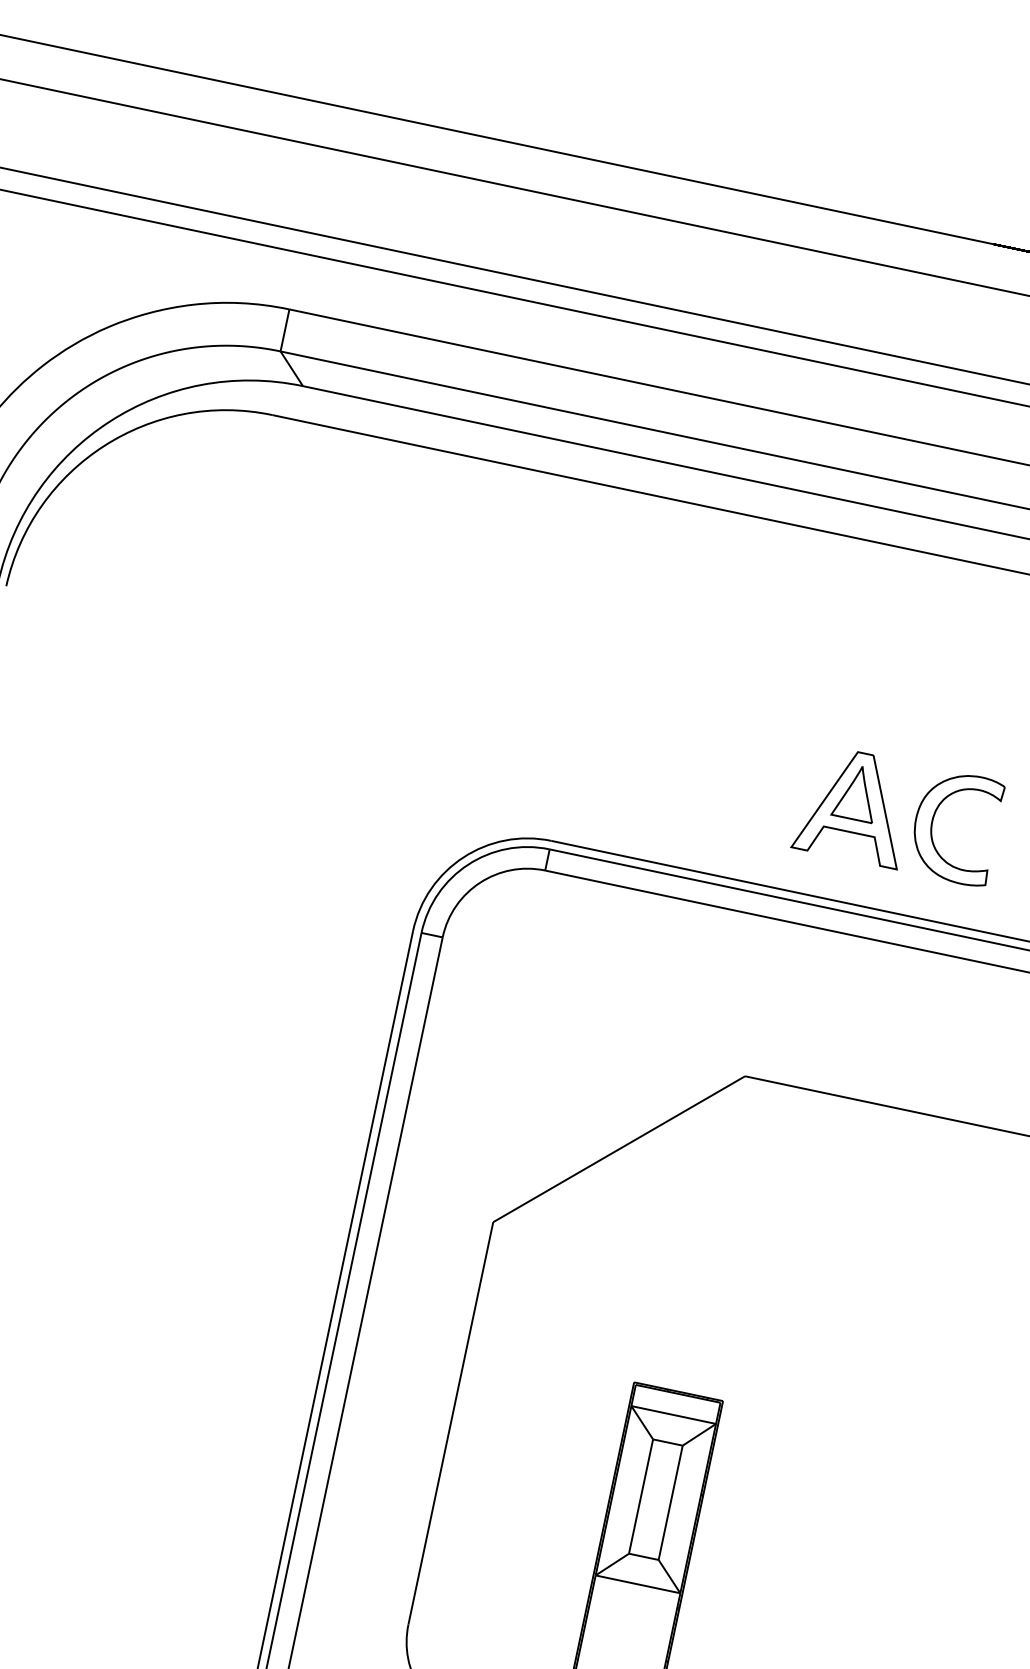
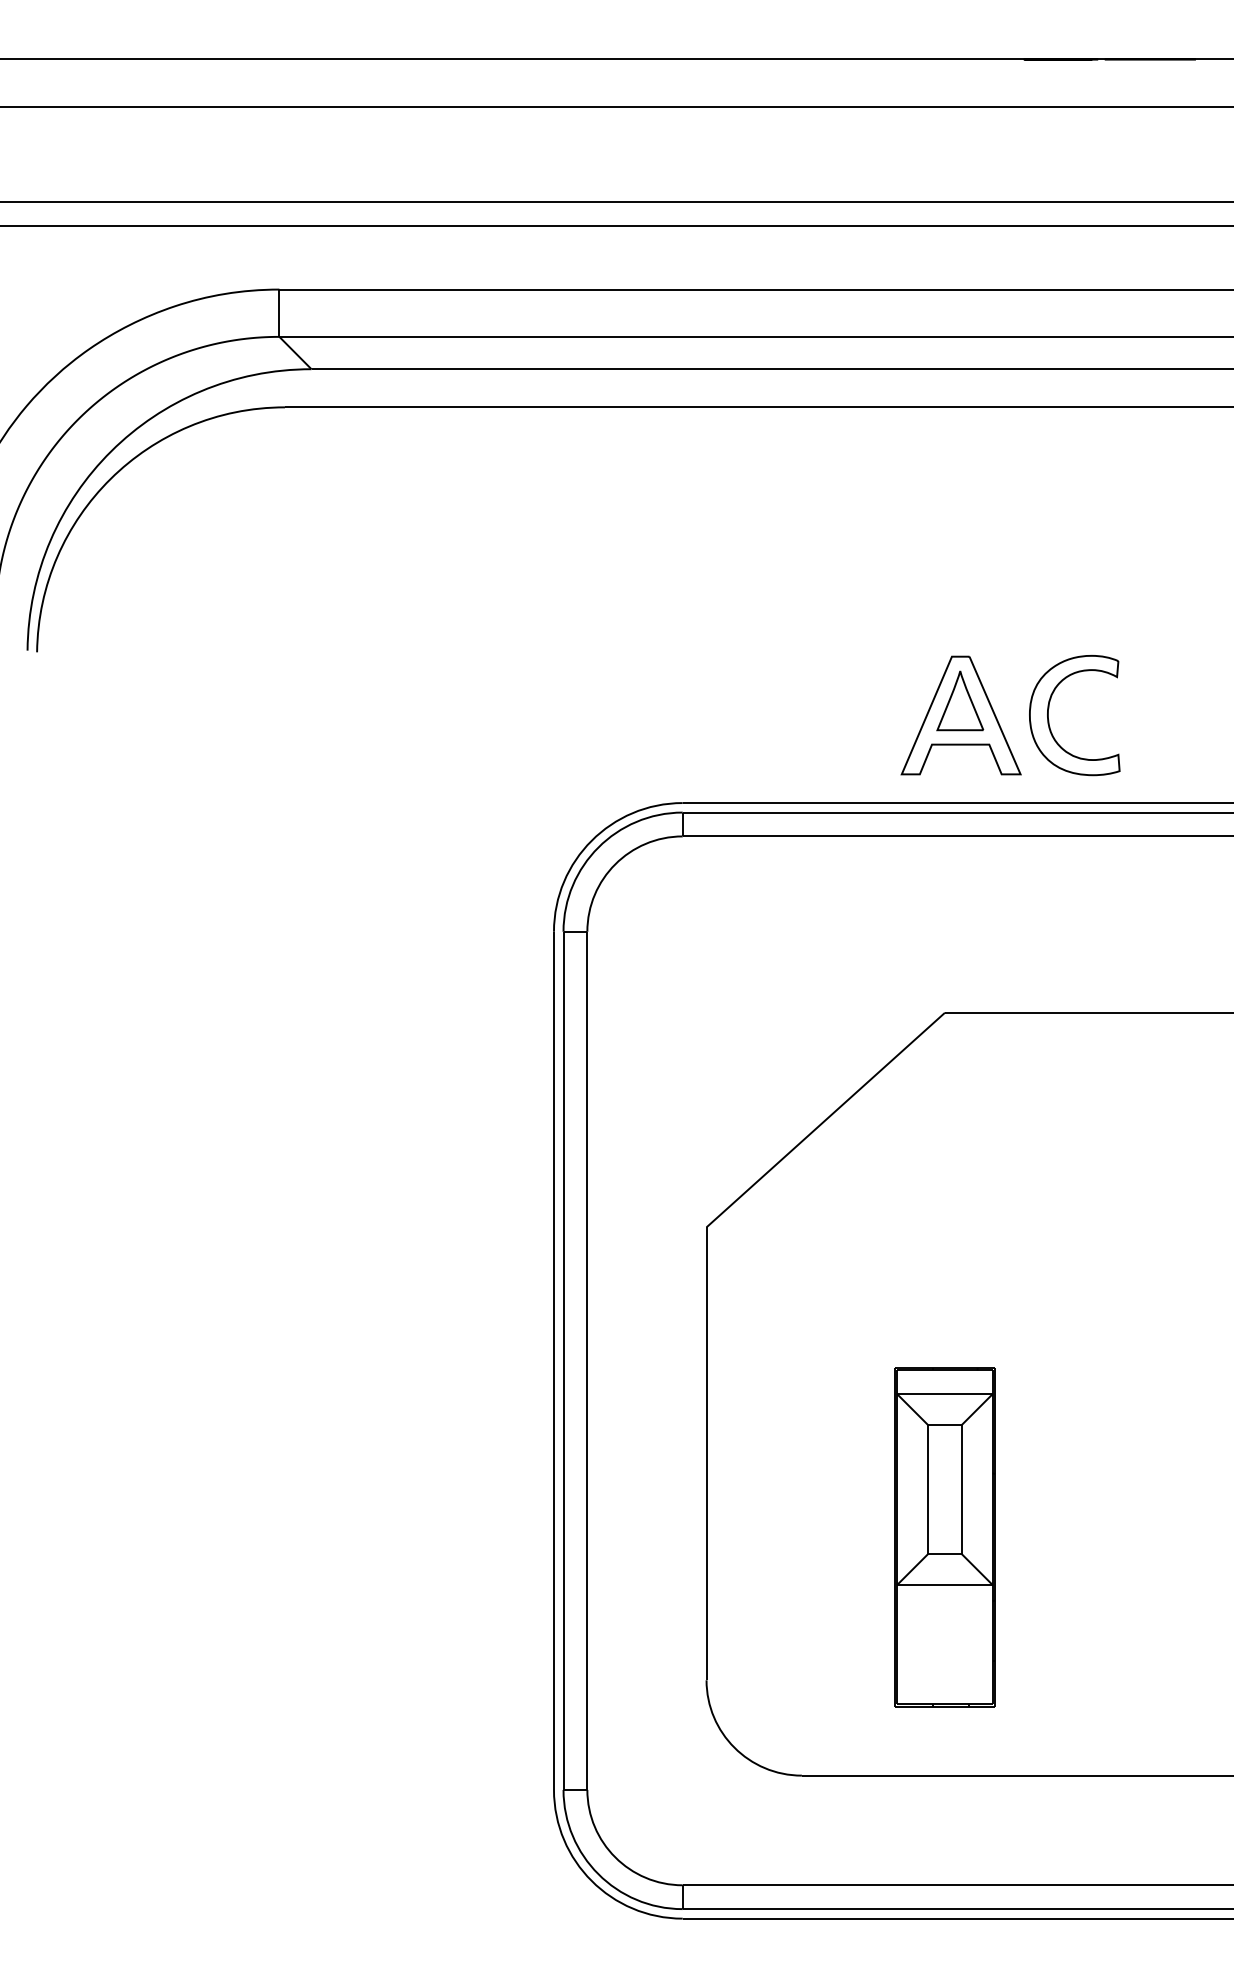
part: (887, 817) -> (998, 720), moved

